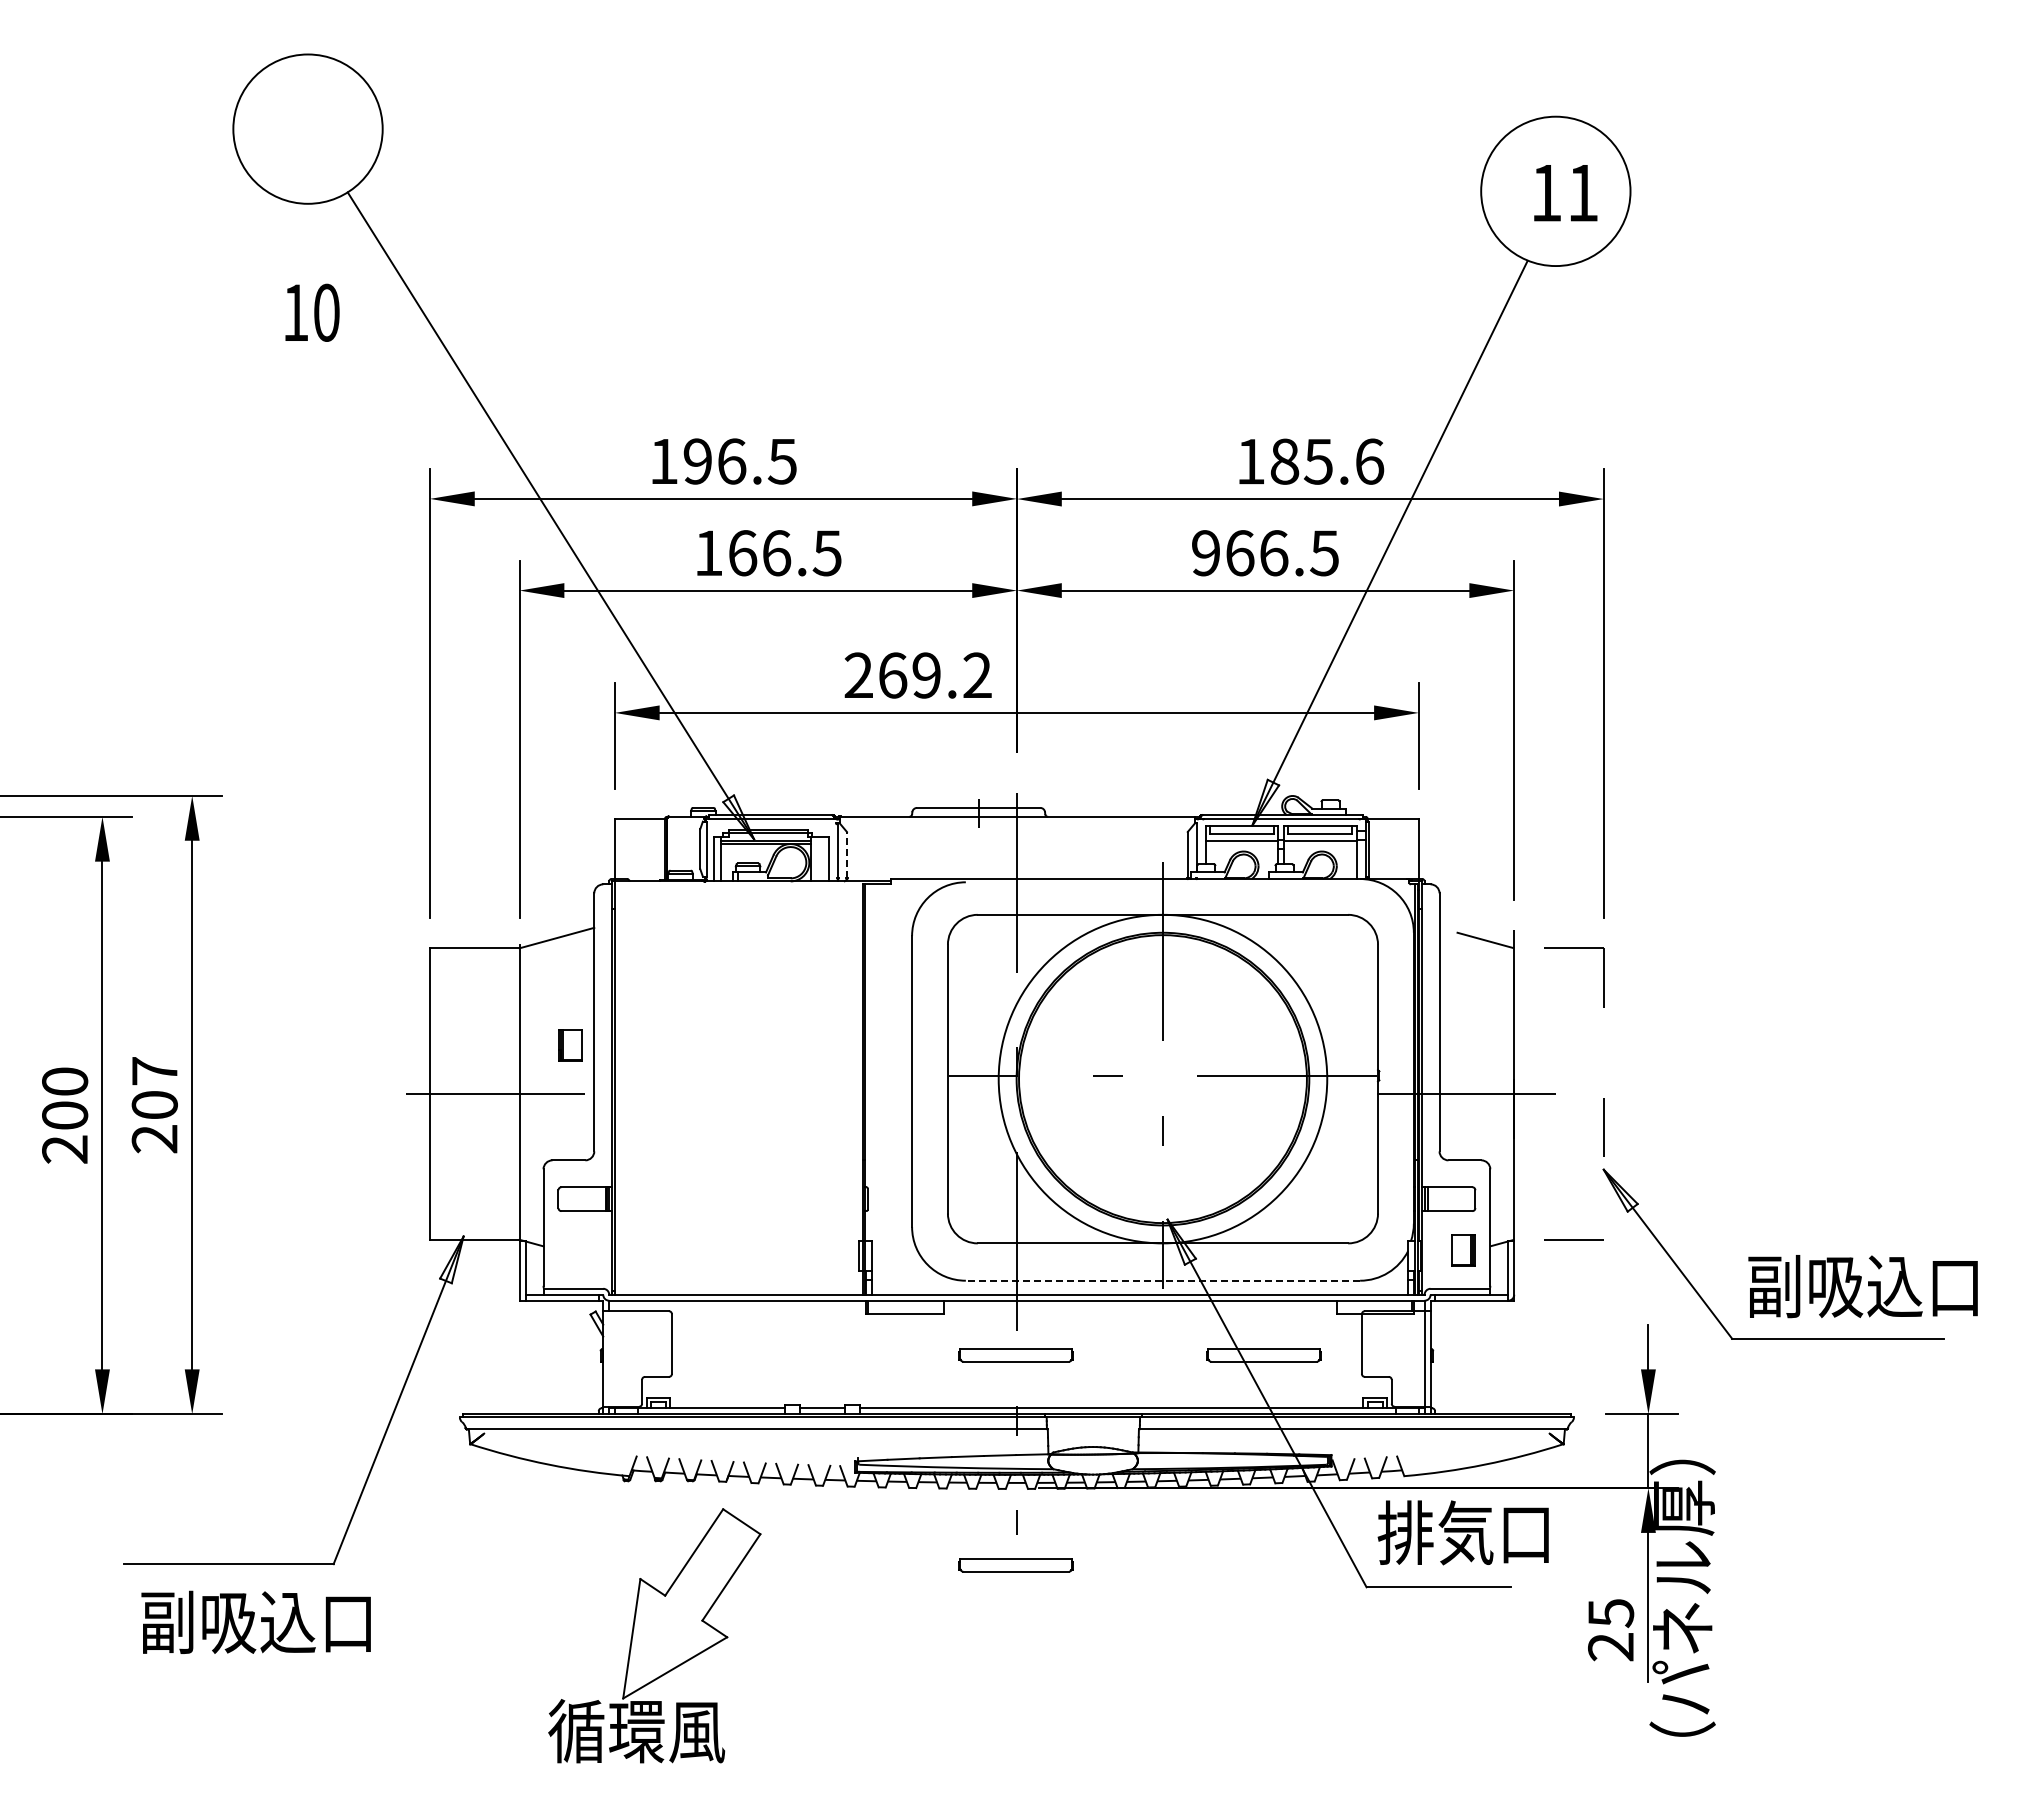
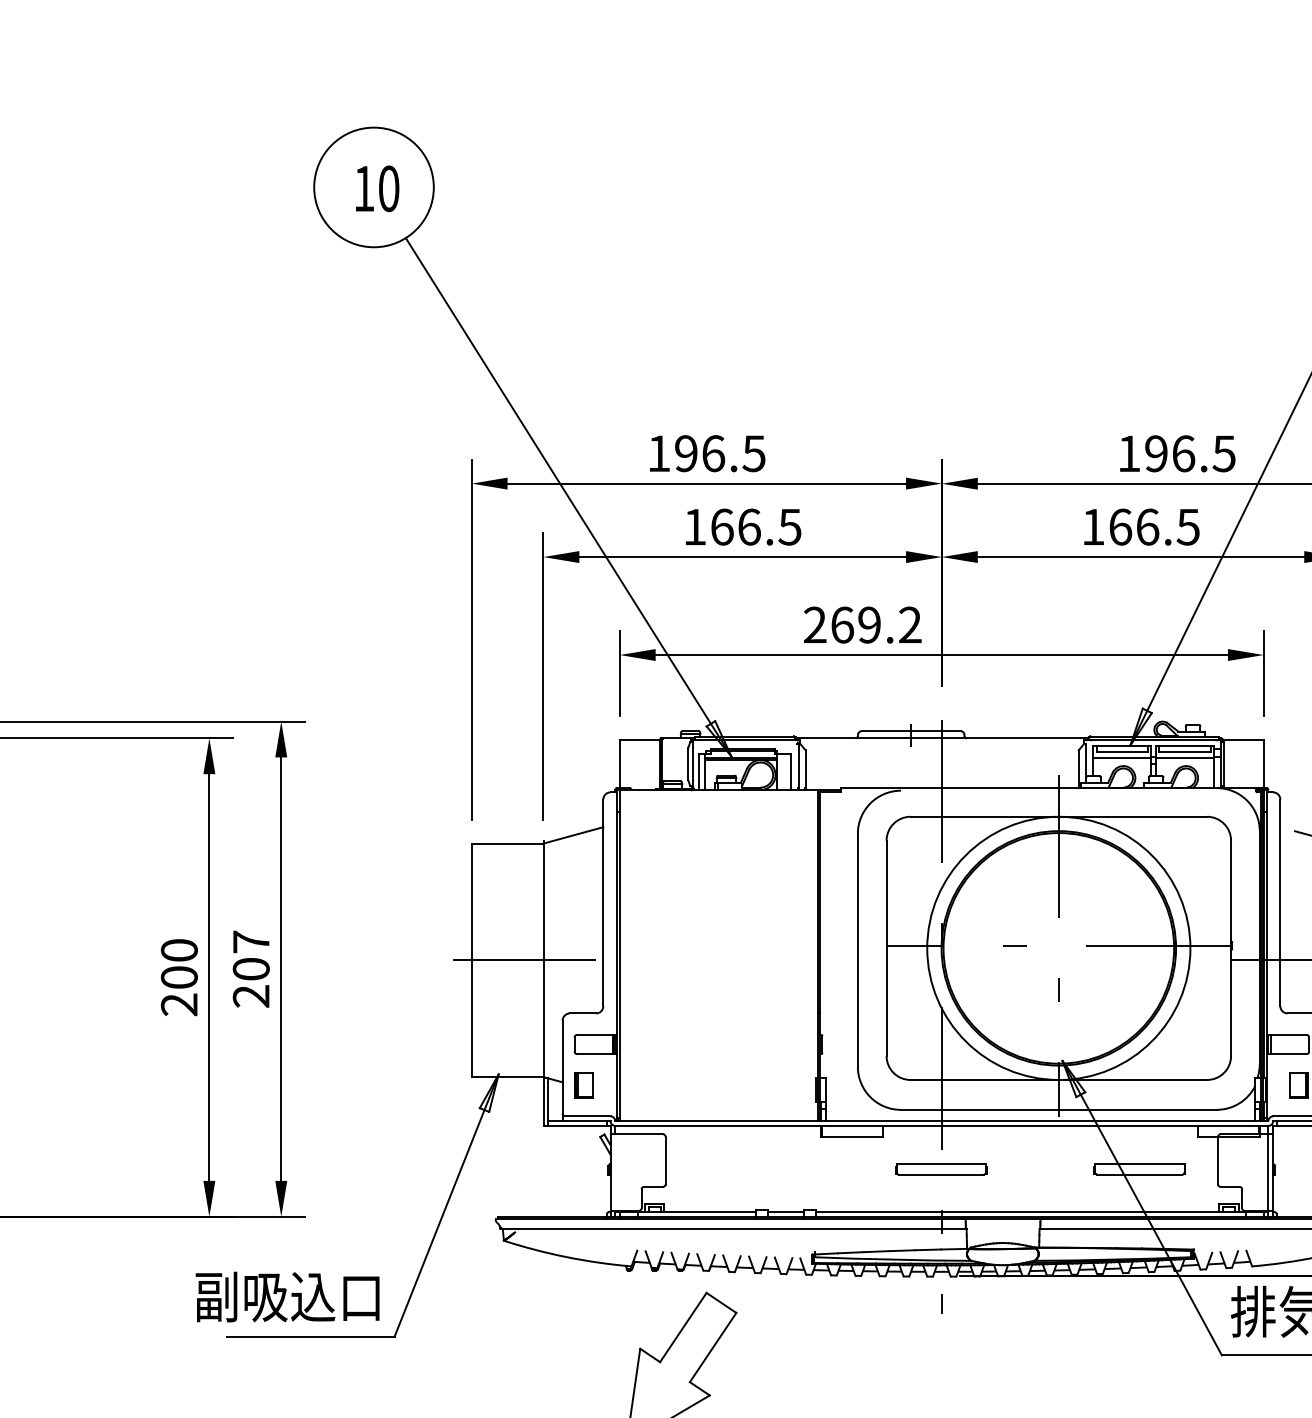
text: (312, 312) -> (377, 188), moved
text: (1327, 461) -> (1190, 453), 185.6 -> 196.5
text: (1205, 553) -> (1092, 527), 966.5 -> 166.5
line: (846, 854) -> (805, 768), dashed -> solid
part: (570, 1045) -> (584, 1085), moved
line: (1162, 1280) -> (1058, 1109), dashed -> solid
part: (1015, 1565) -> (940, 1337), removed
text: (255, 1621) -> (287, 1296), moved

